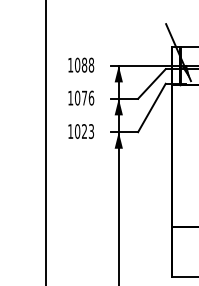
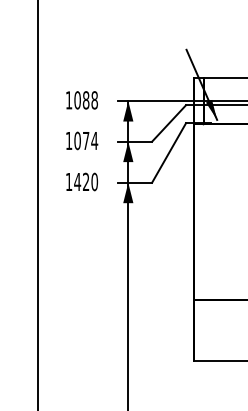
text: (91, 97) -> (94, 140), 1076 -> 1074
text: (84, 131) -> (86, 181), 1023 -> 1420

